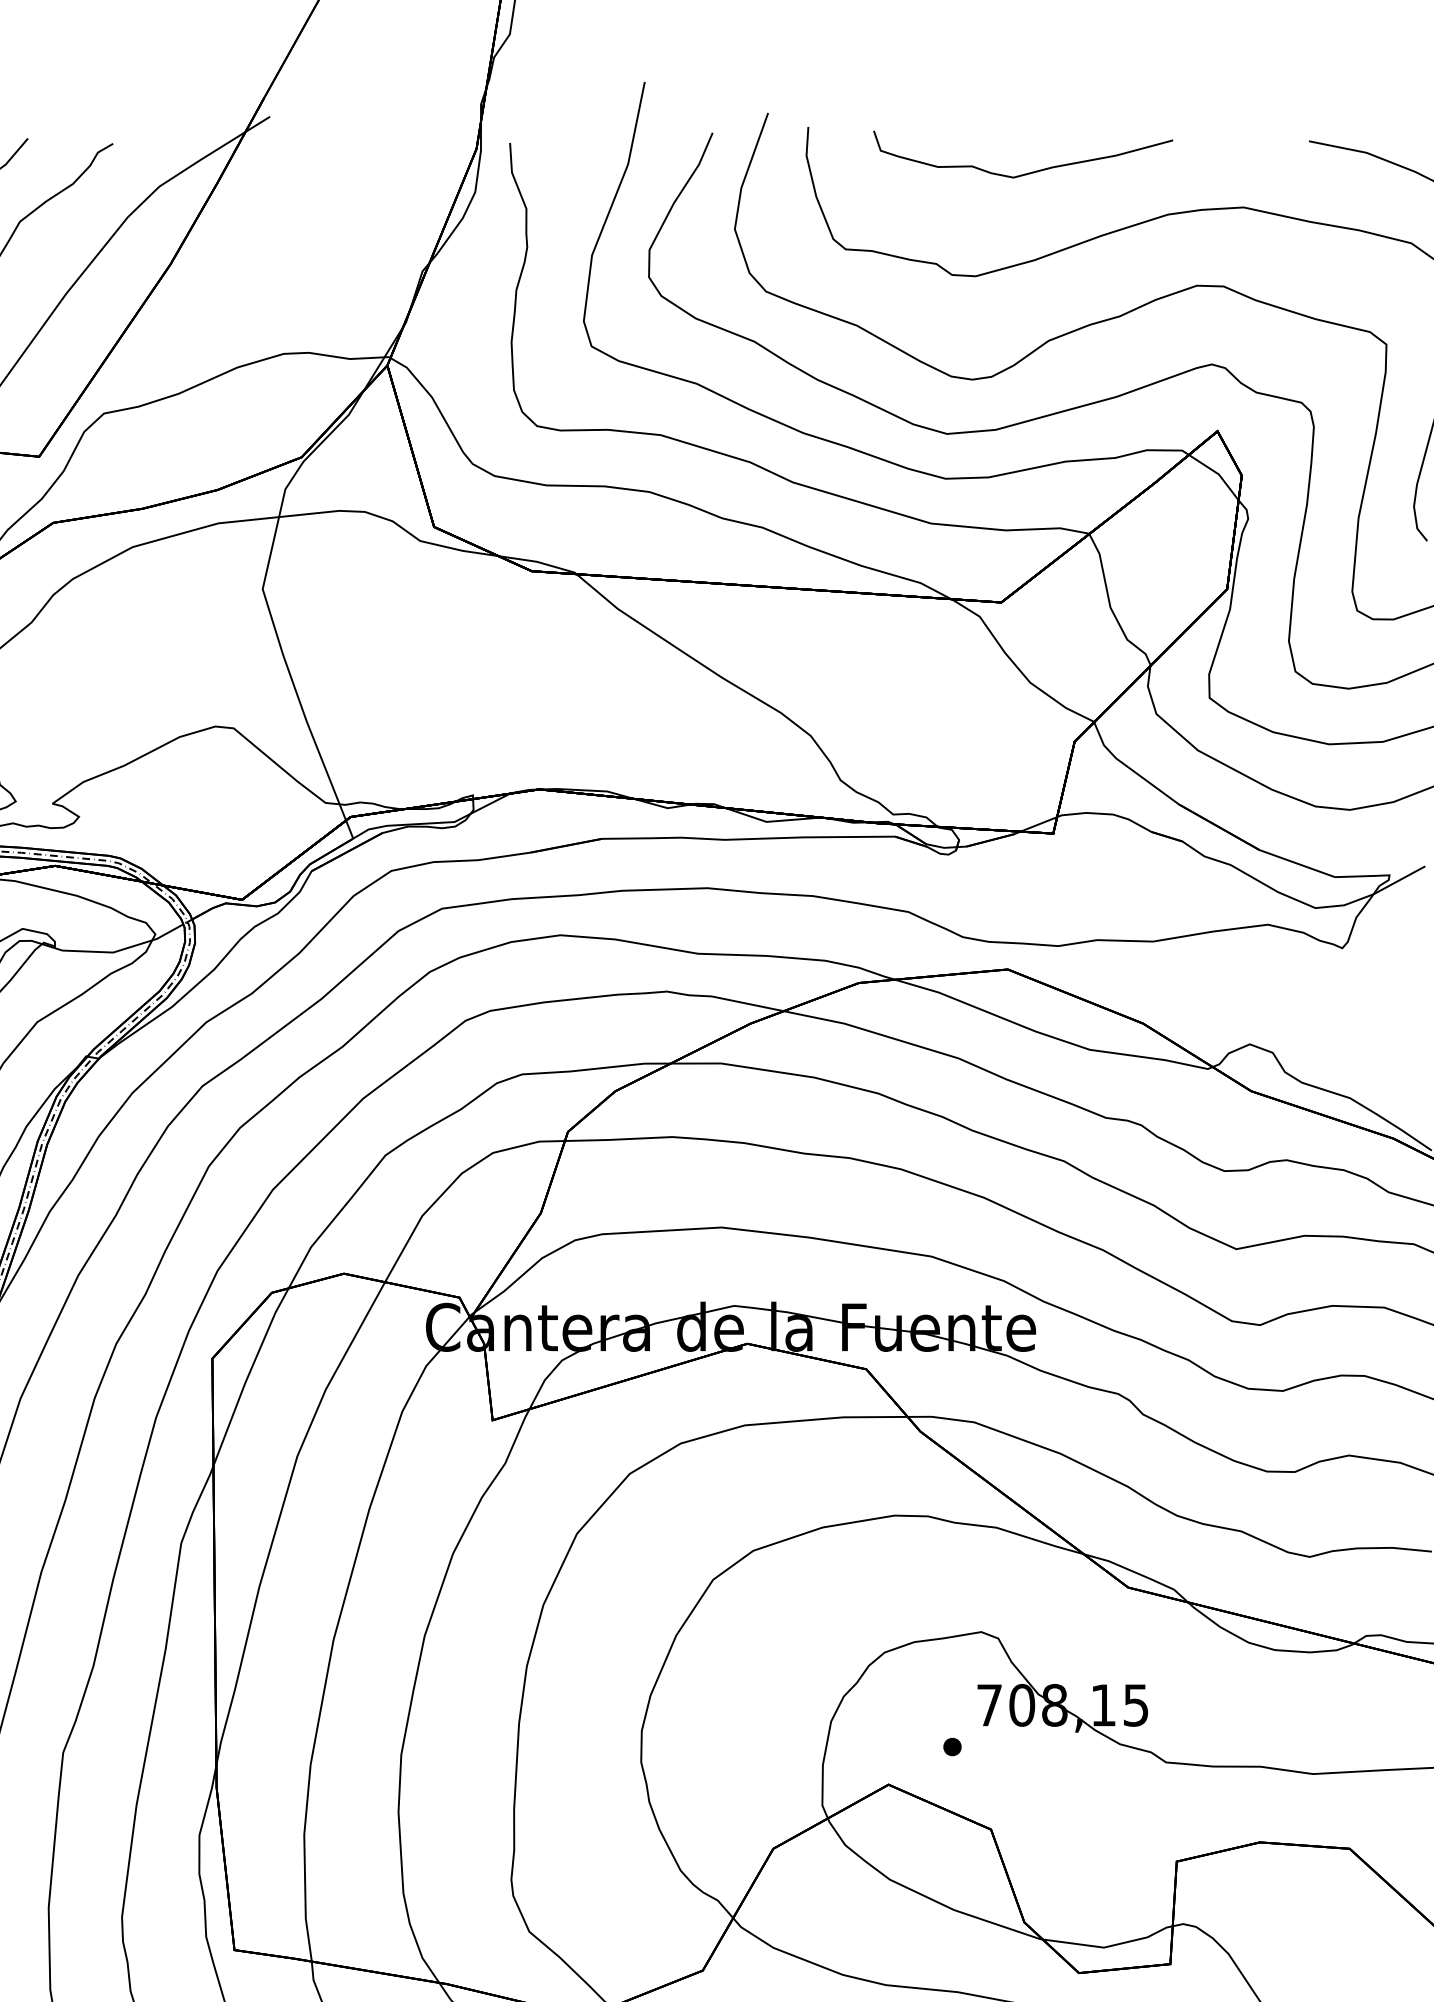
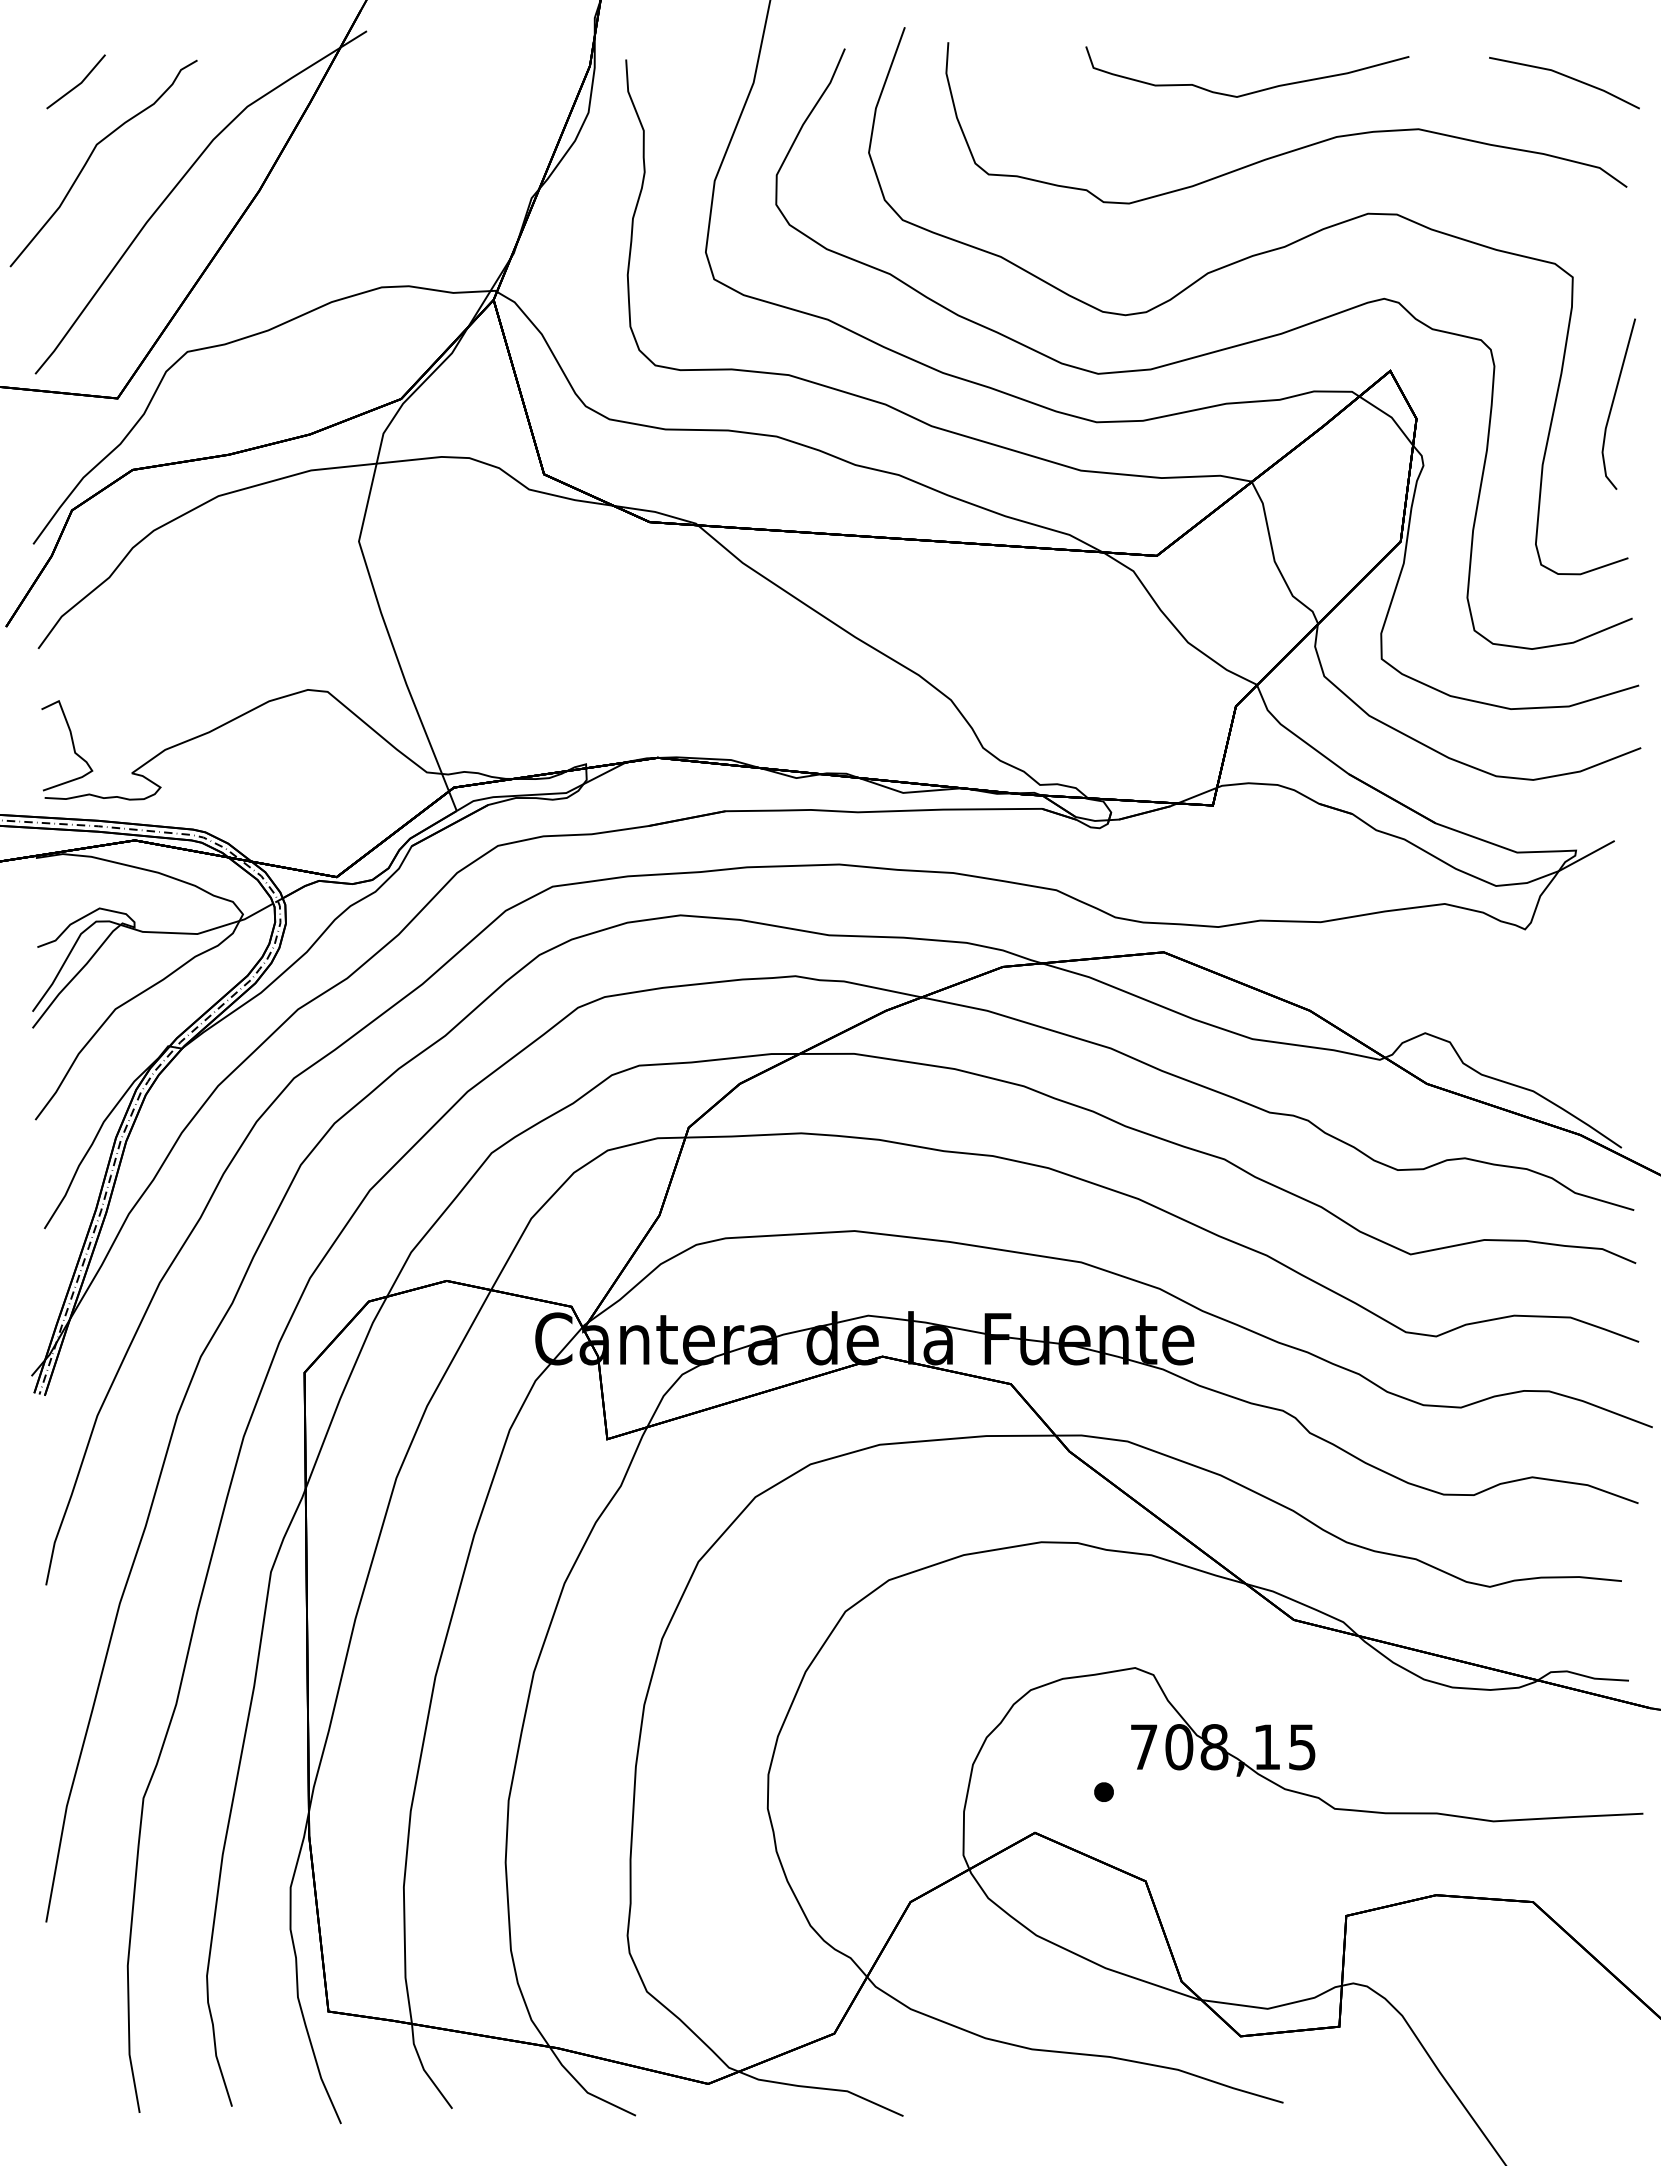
curve: (1028, 172) -> (1253, 91), moved

